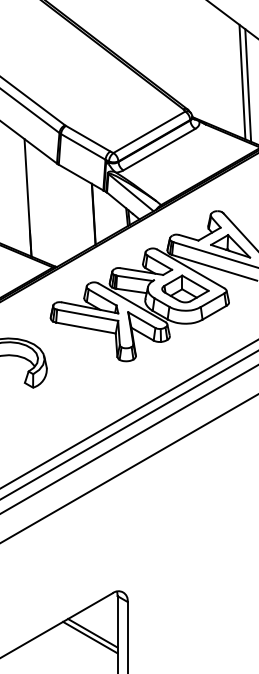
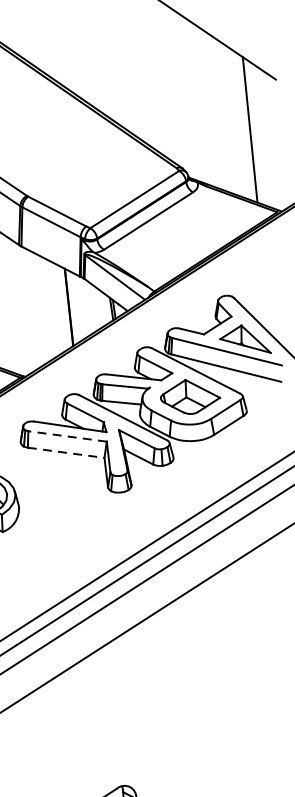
line: (248, 85) -> (258, 133), removed
line: (87, 315) -> (67, 436), solid -> dashed
line: (86, 328) -> (66, 453), solid -> dashed

